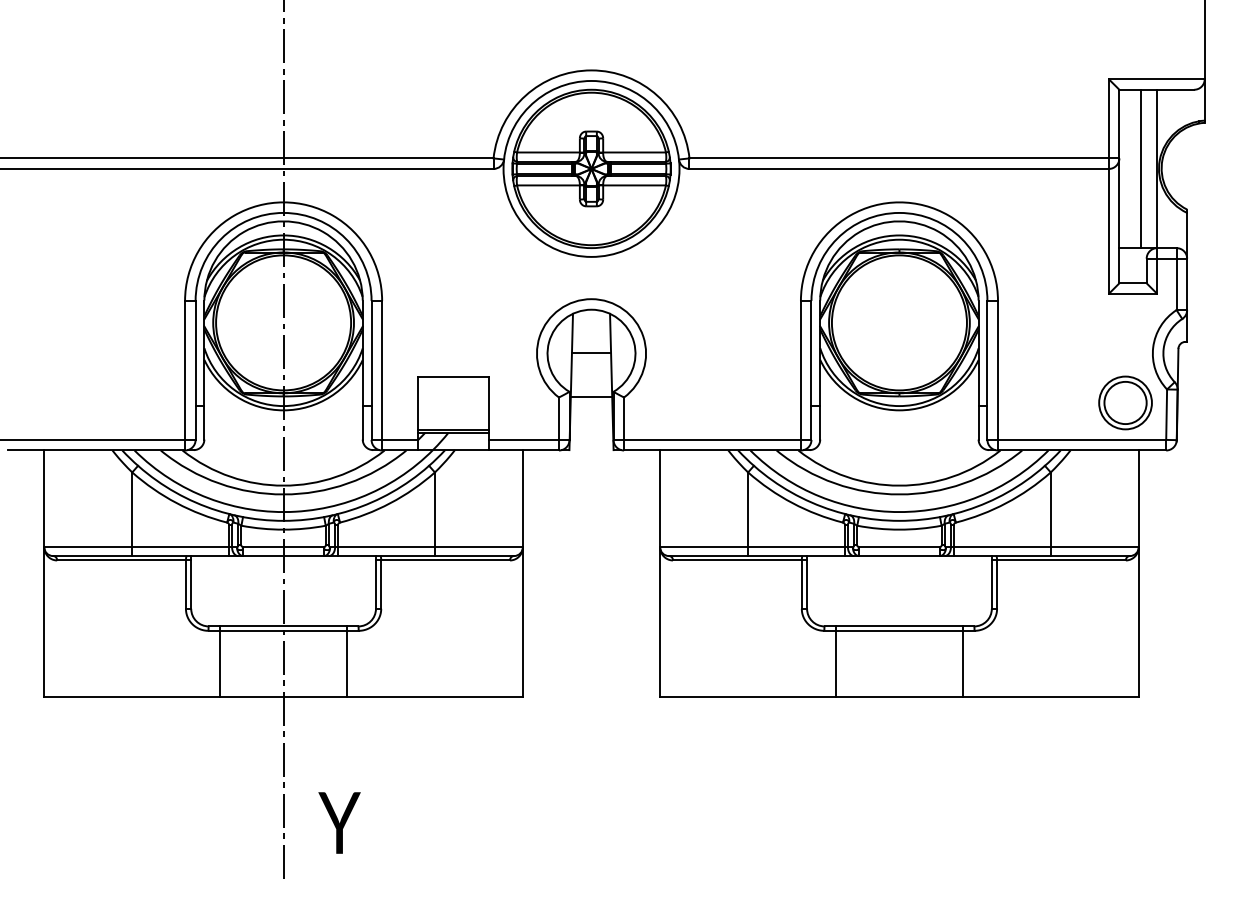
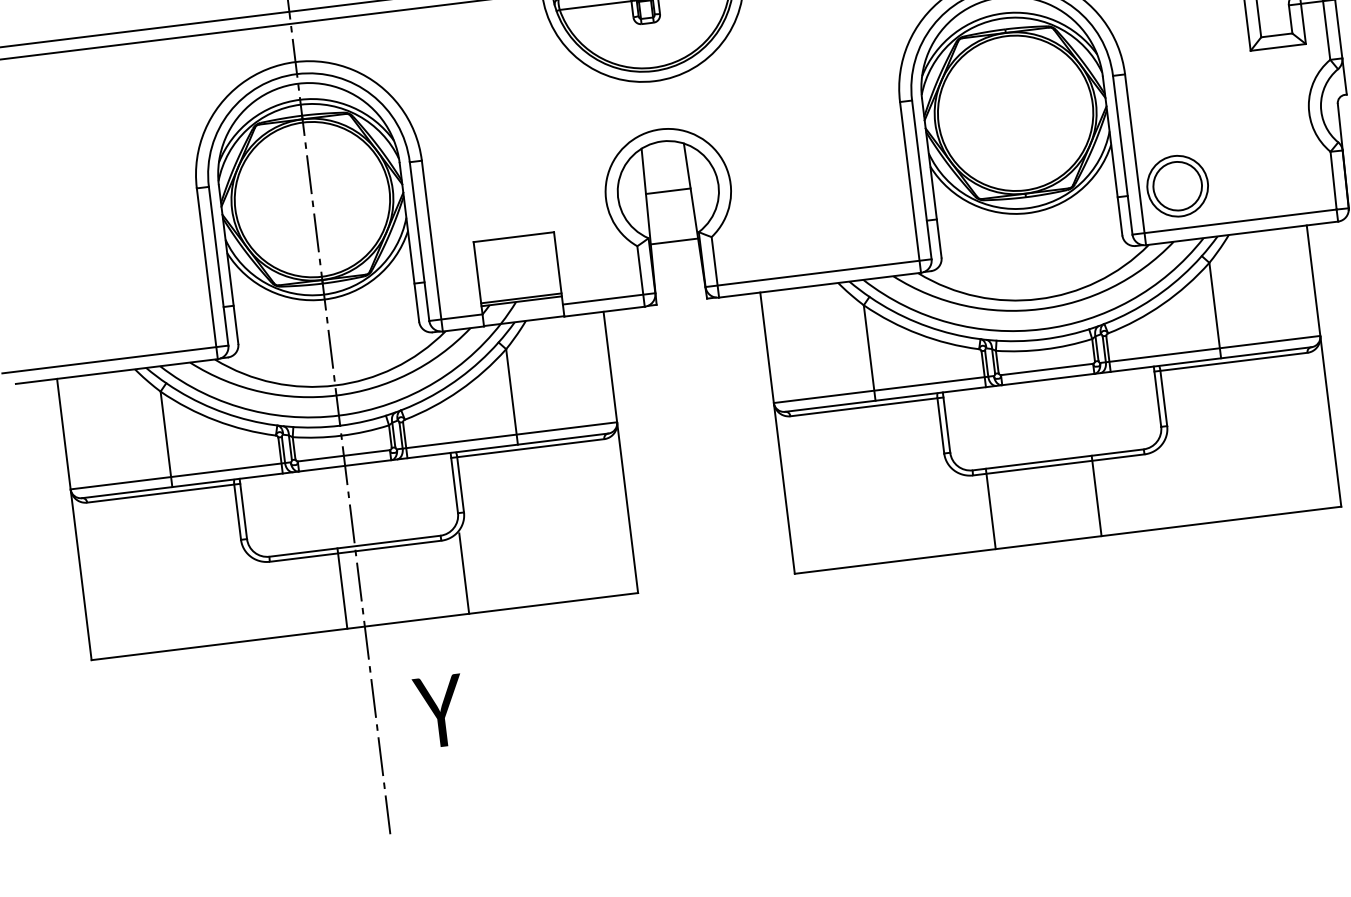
part: (1125, 402) -> (1177, 185), moved
line: (220, 661) -> (342, 588), moved
line: (346, 661) -> (463, 573), moved
line: (962, 661) -> (1096, 495), moved
text: (339, 822) -> (440, 710), moved

